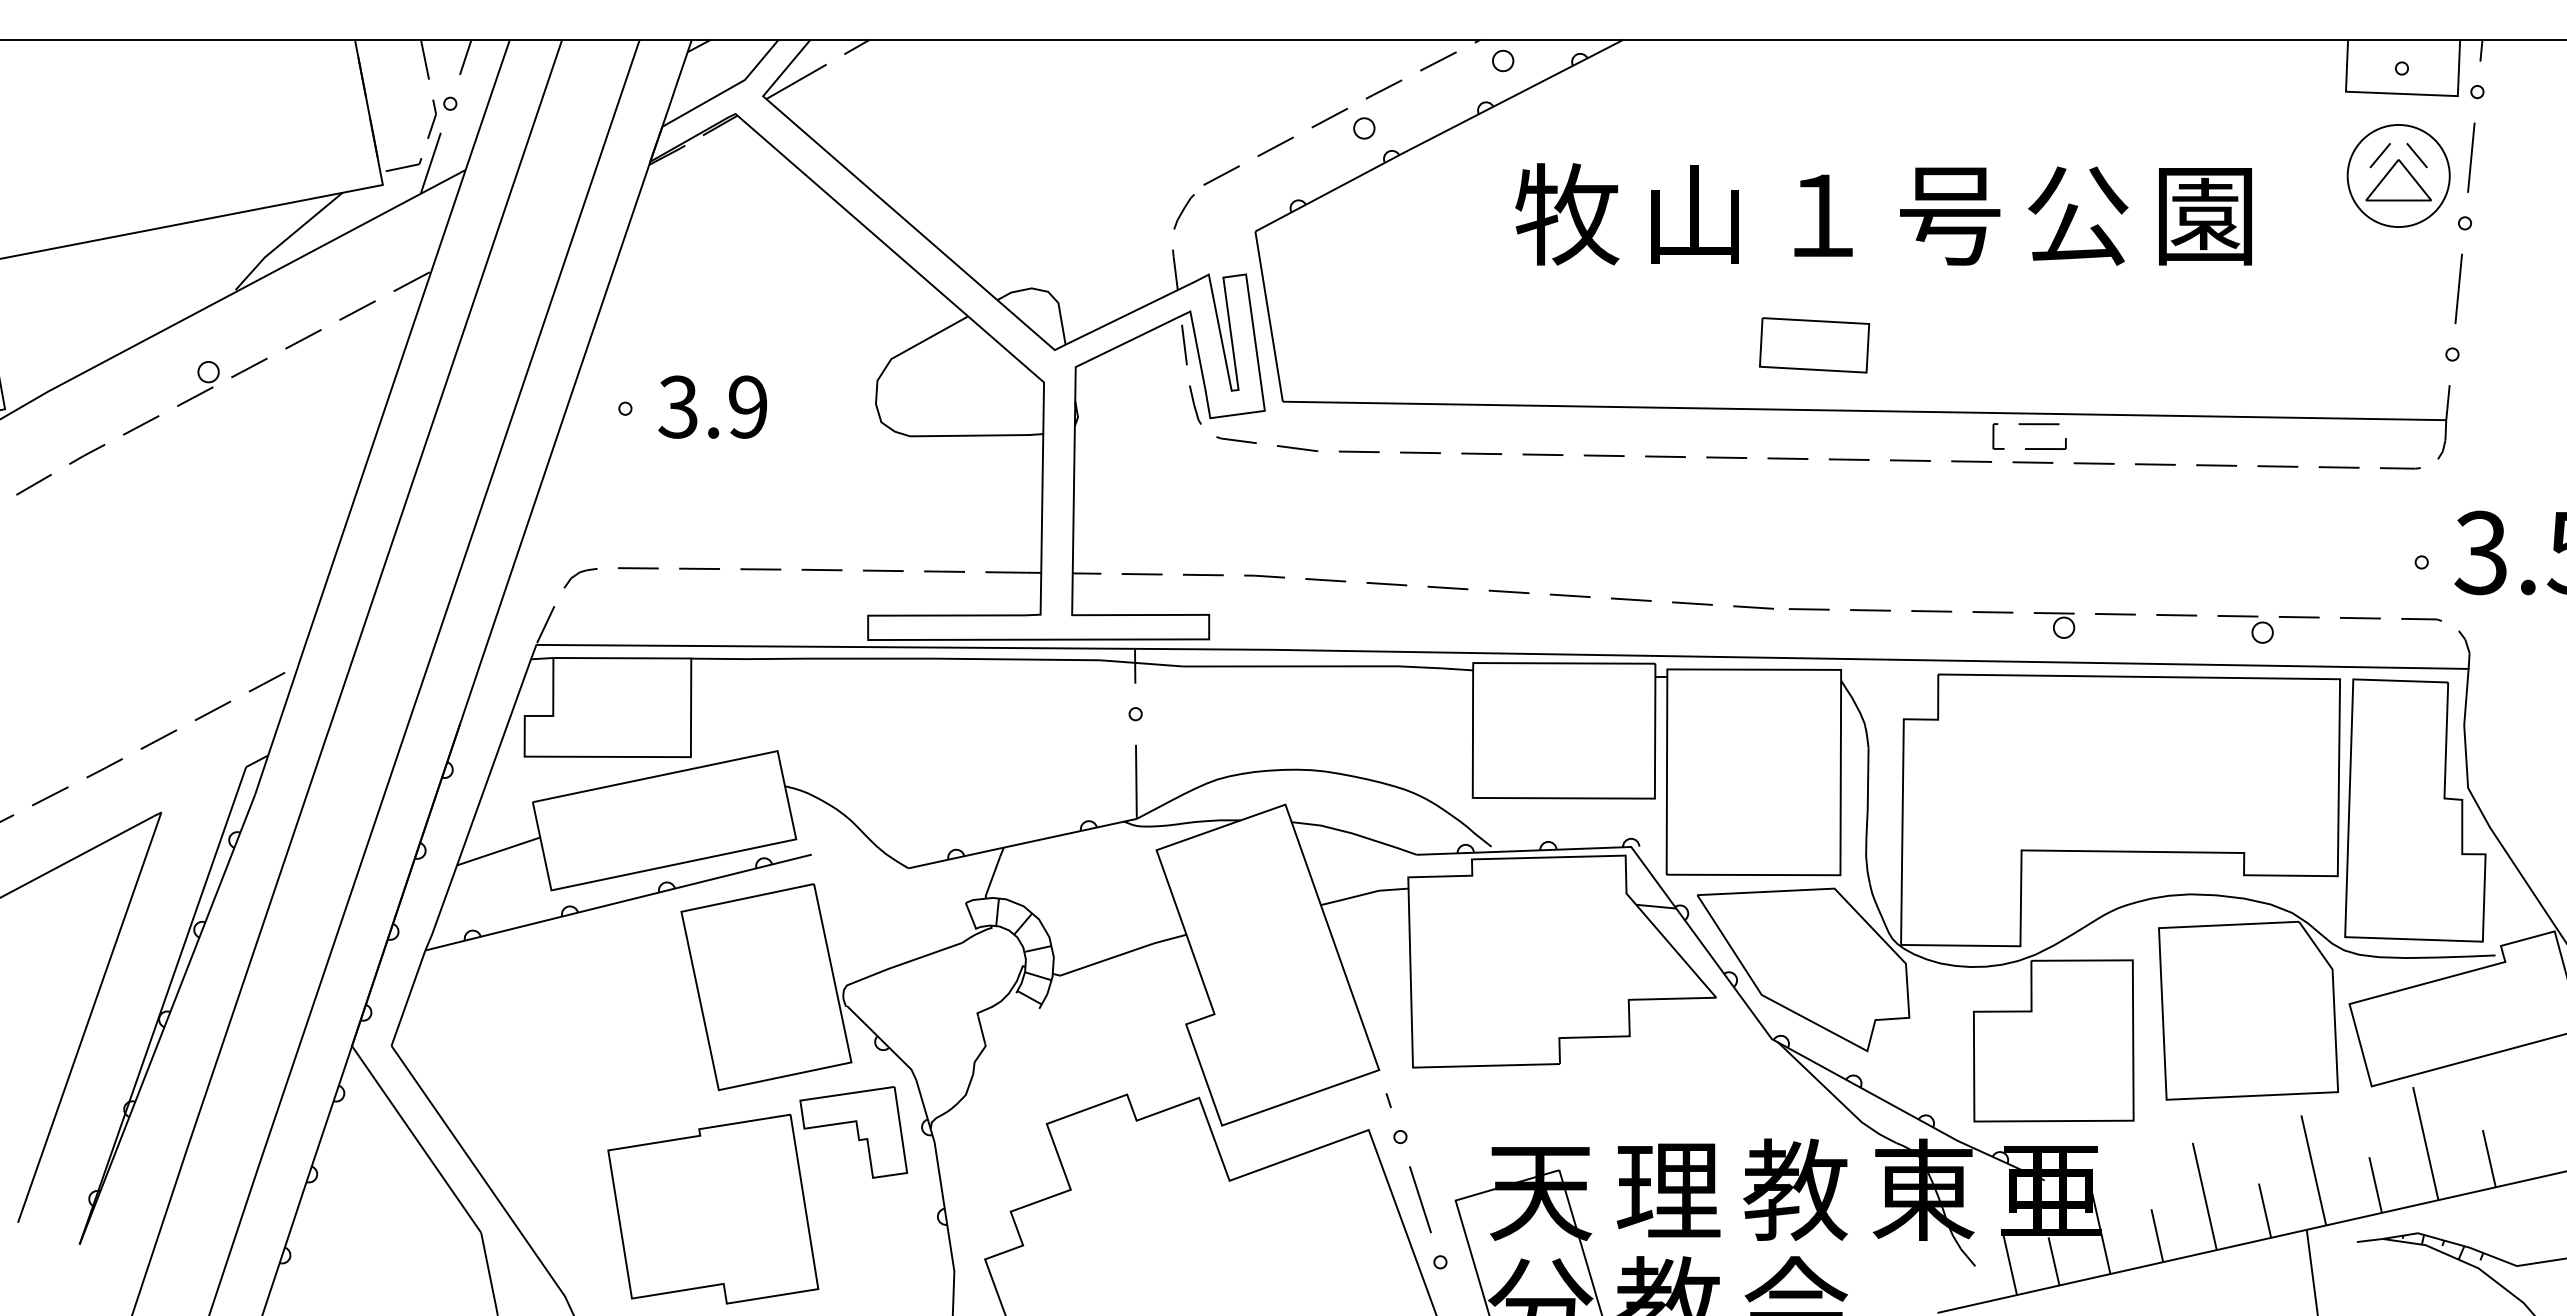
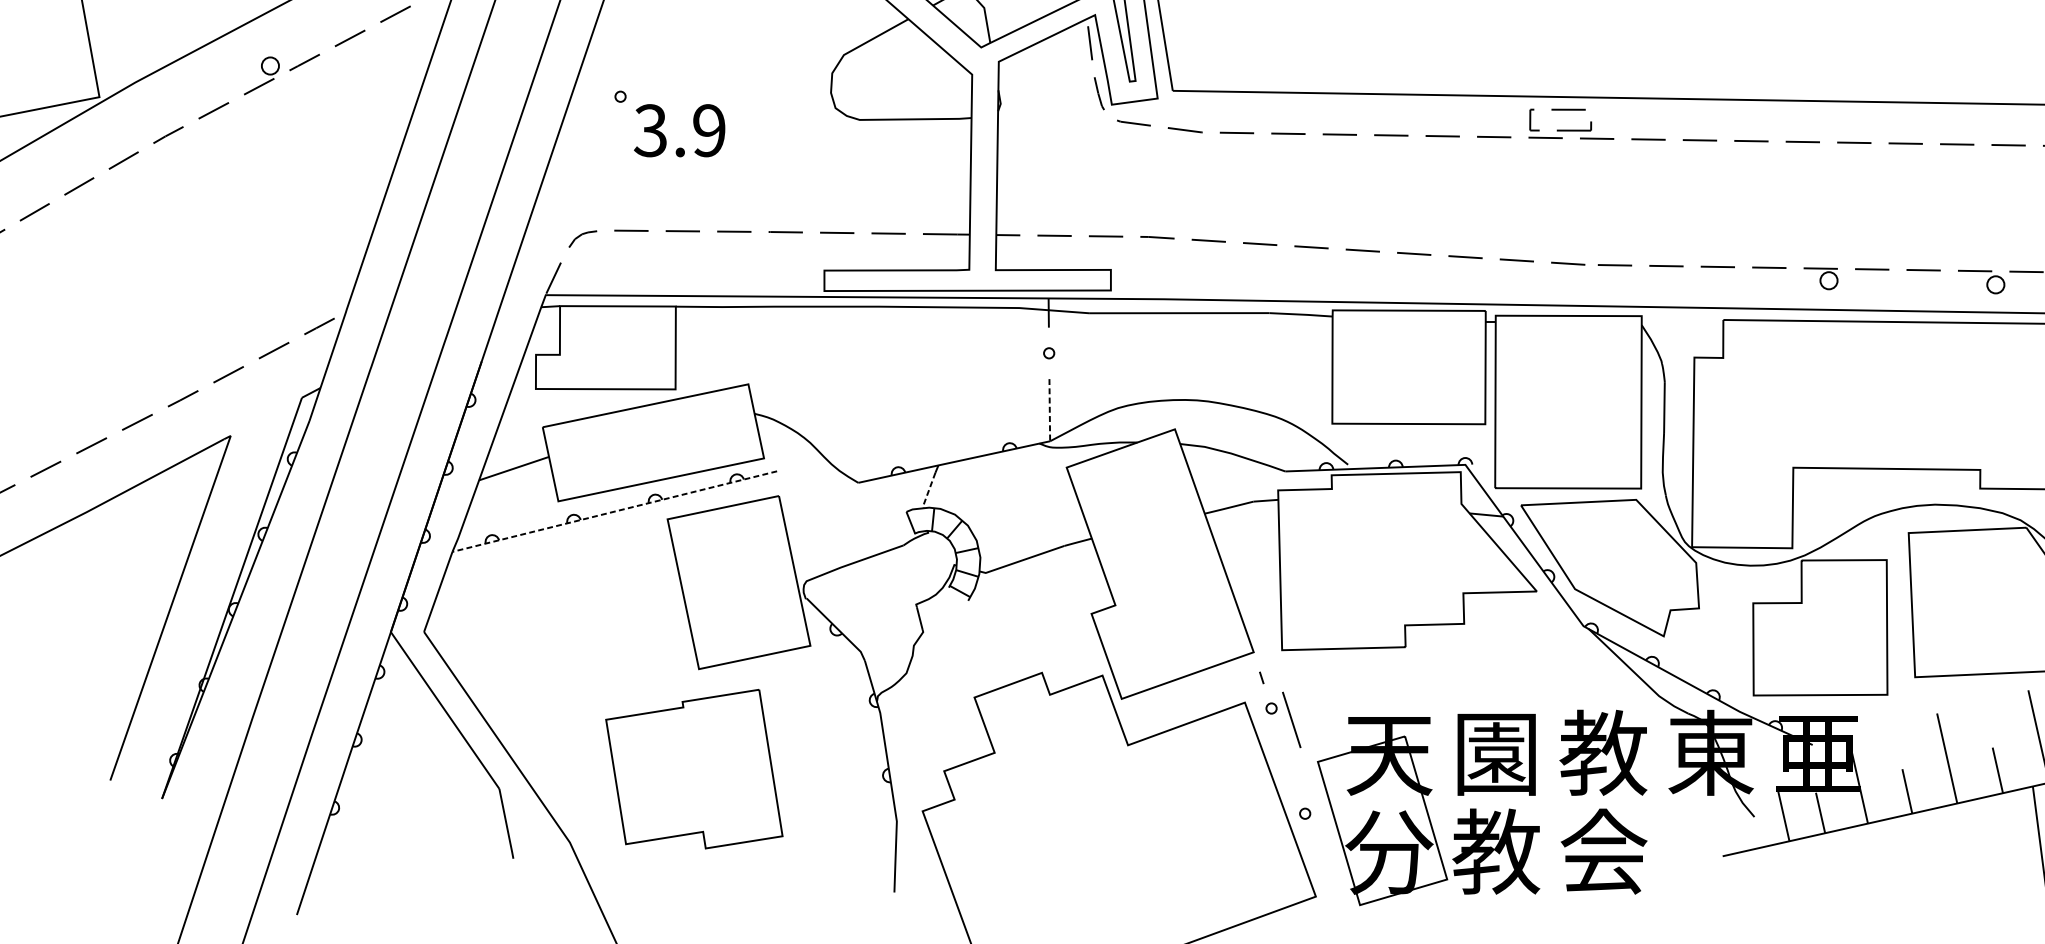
part: (1814, 345) -> (1619, 43), removed
text: (712, 406) -> (679, 130), moved
part: (2029, 425) -> (1560, 110), moved
line: (1136, 781) -> (1049, 409), solid -> dashed
line: (992, 878) -> (928, 491), solid -> dashed
line: (618, 902) -> (614, 511), solid -> dashed
part: (853, 1132) -> (812, 704), removed
text: (1668, 1191) -> (1496, 754), 理 -> 園
line: (1420, 1199) -> (1291, 719), moved

